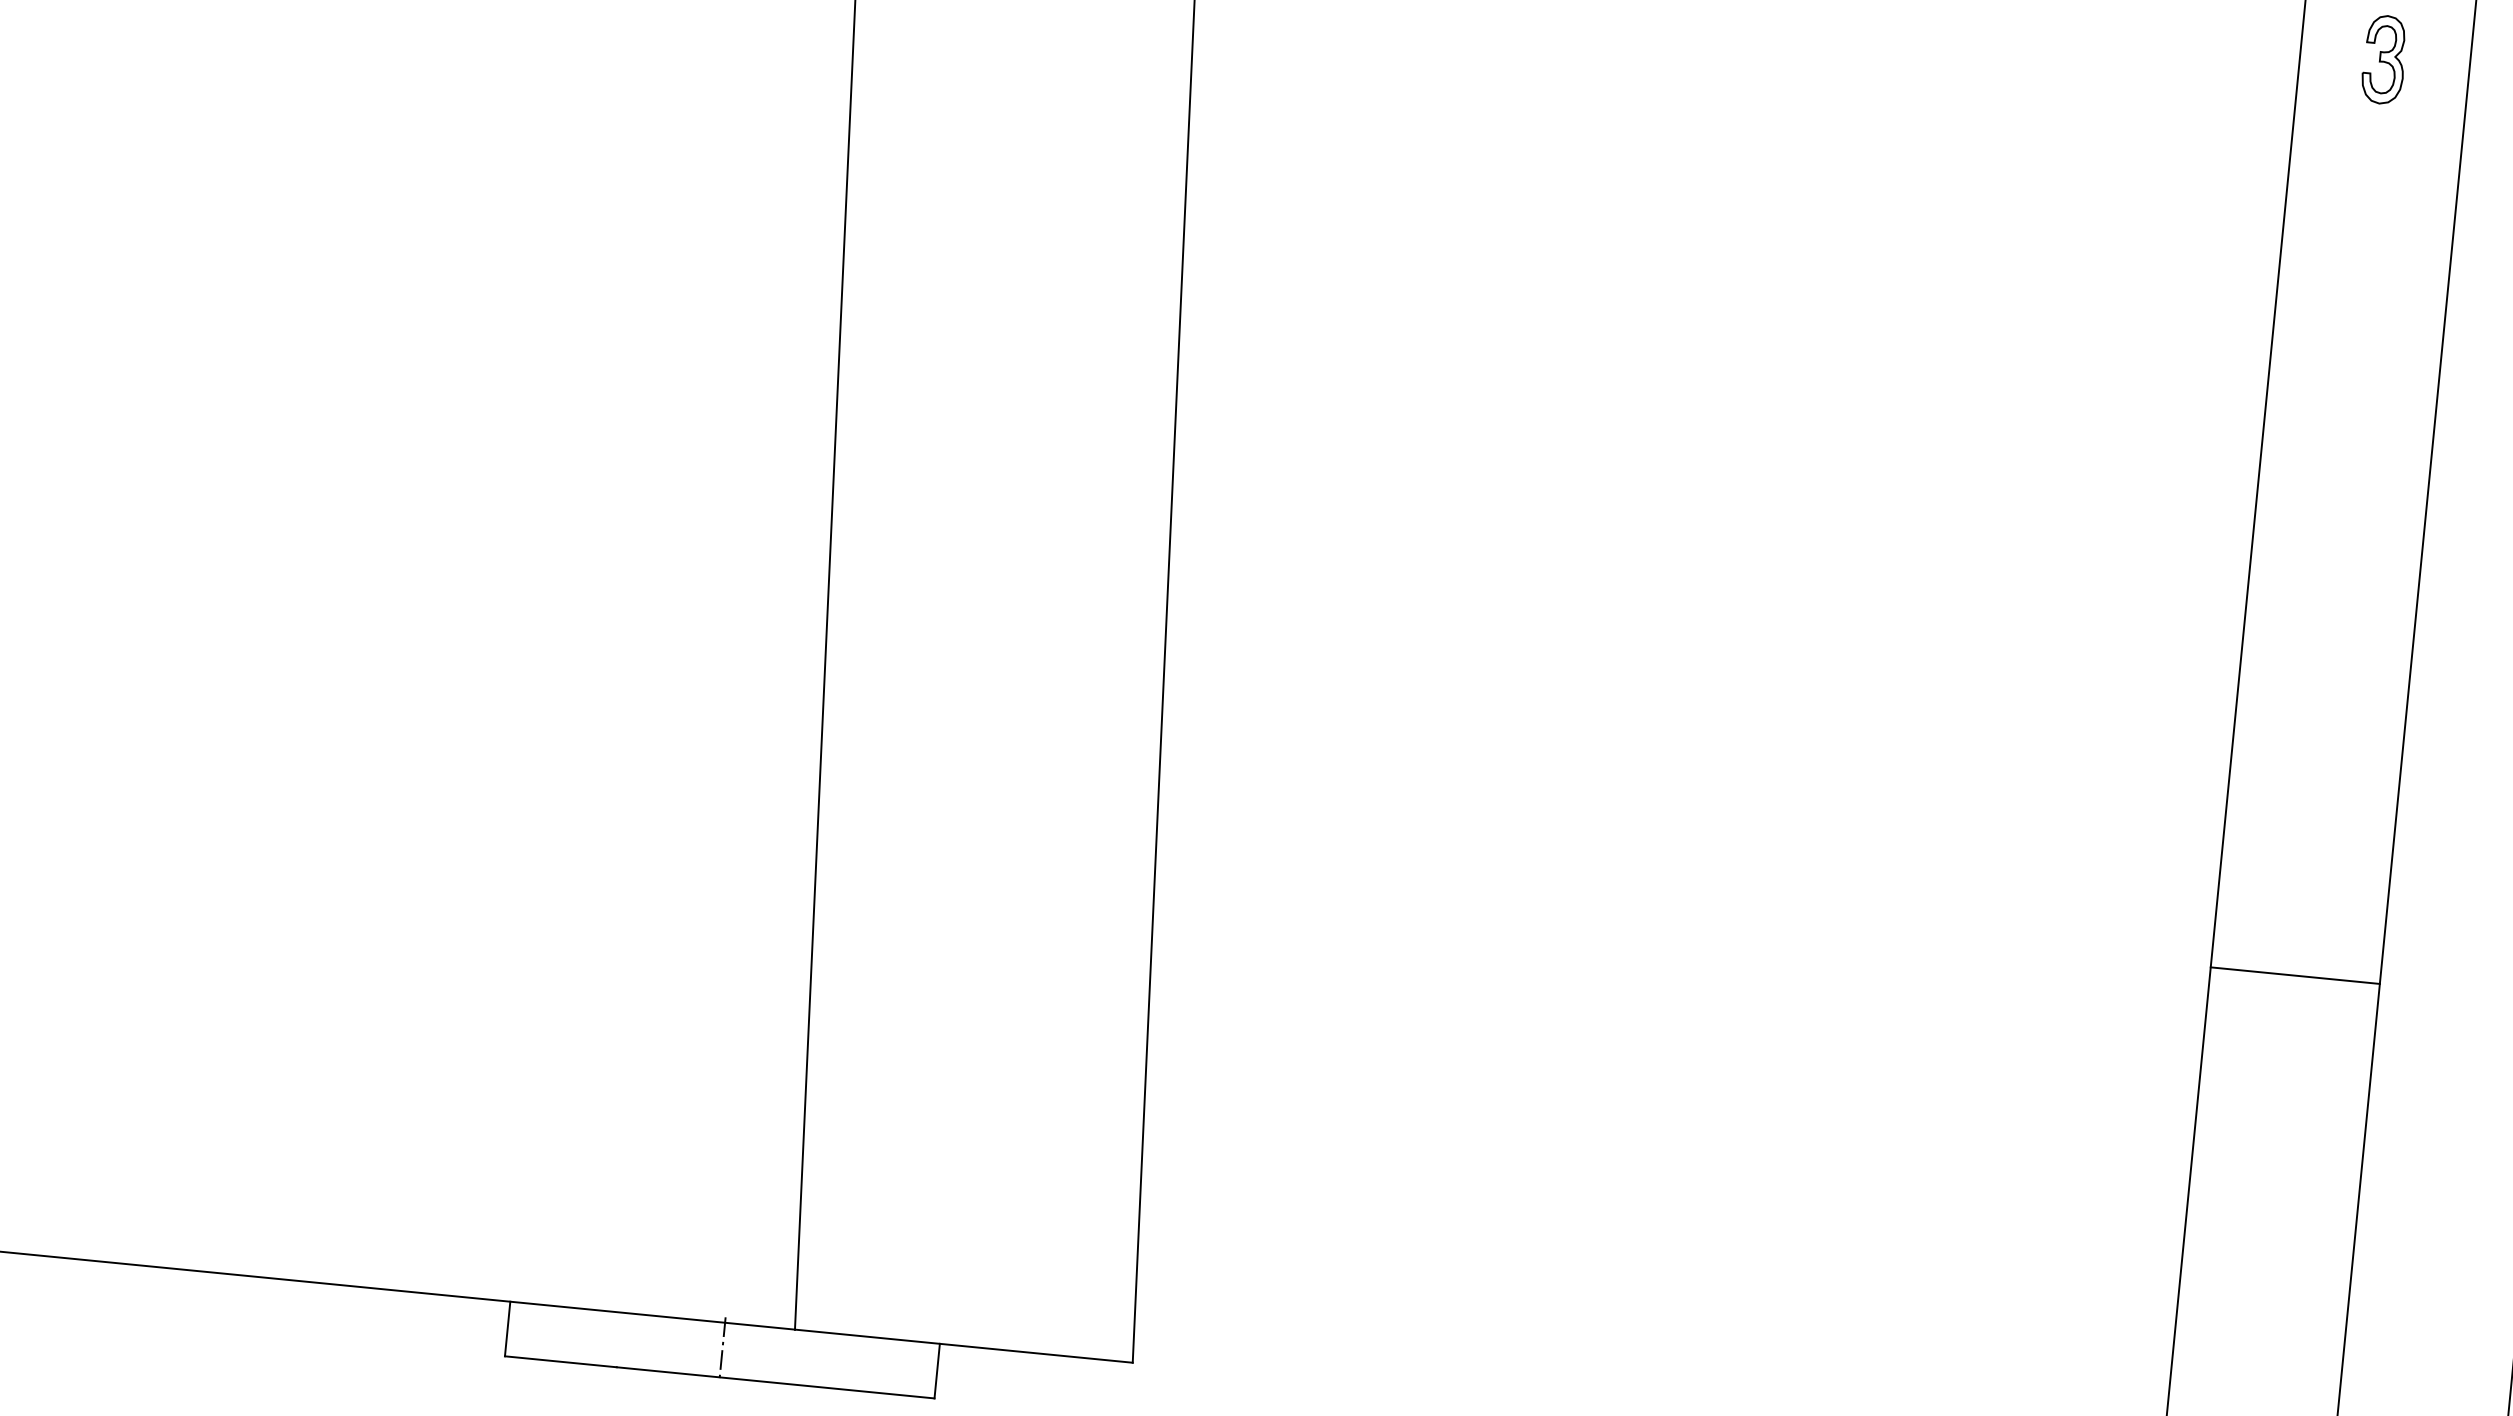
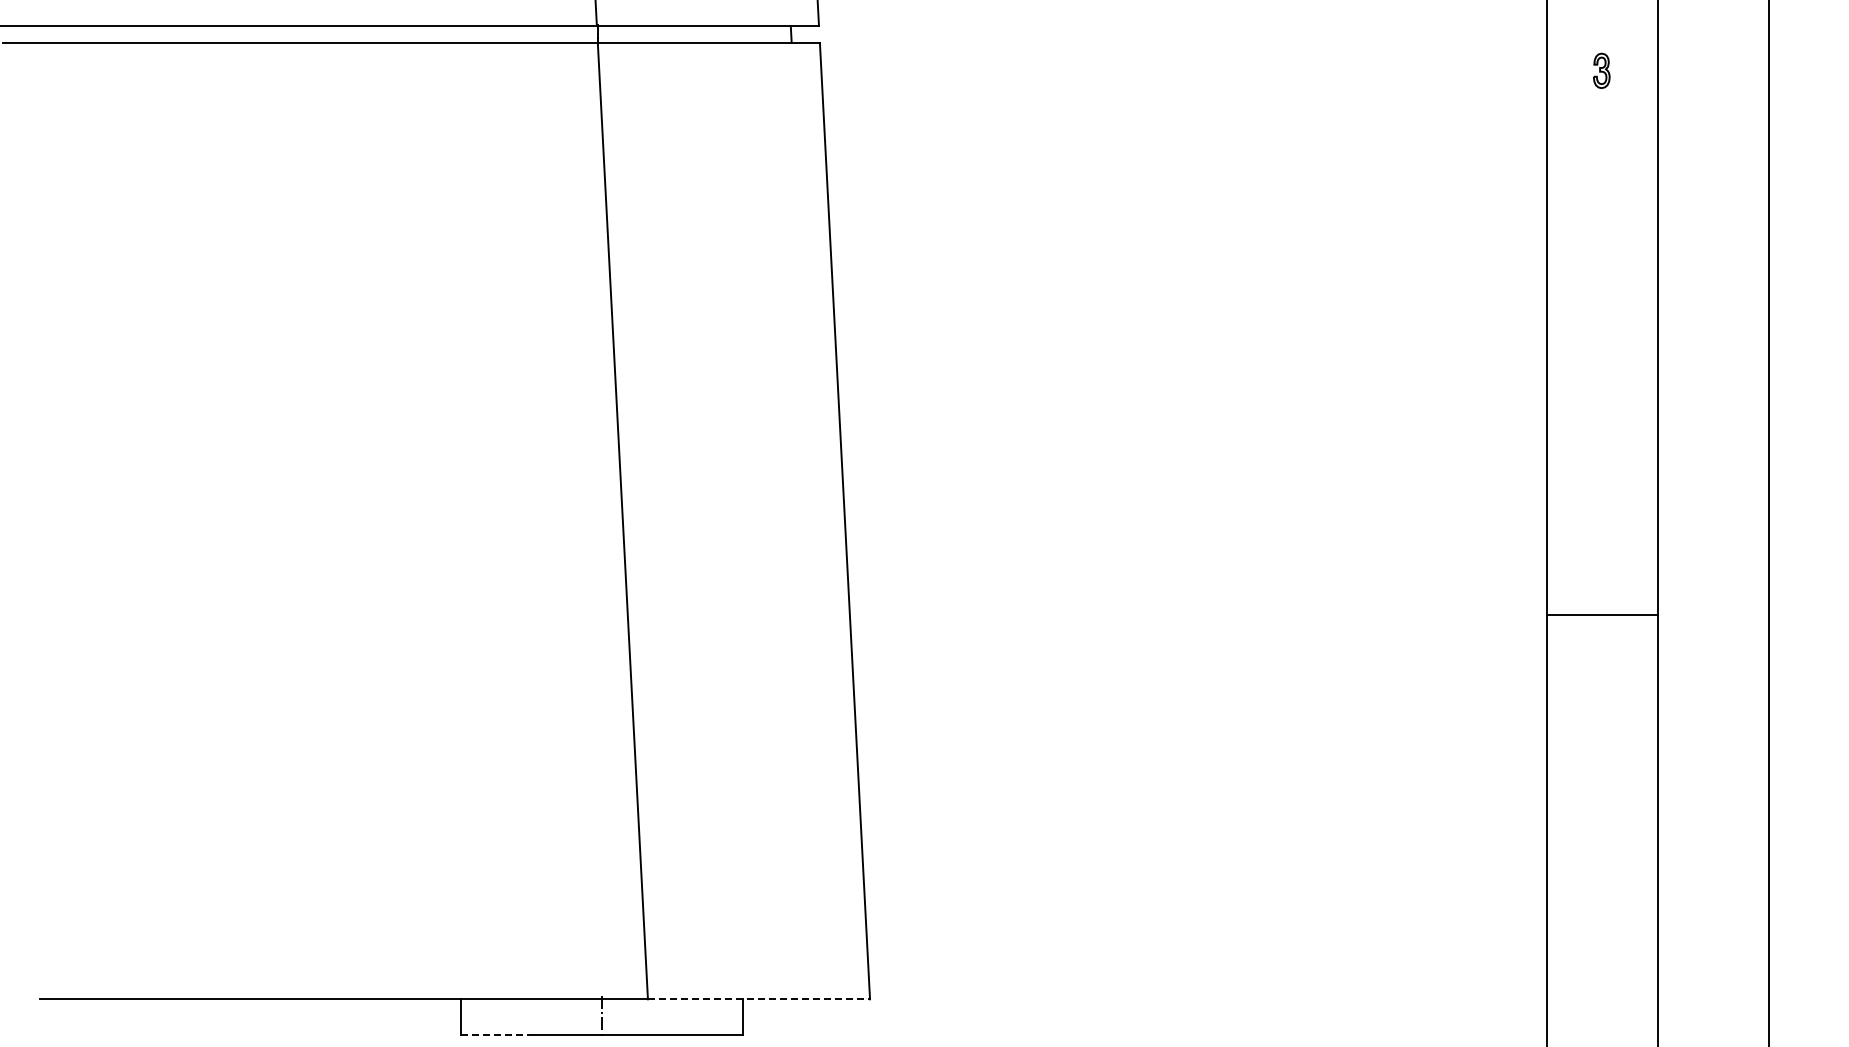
part: (2383, 59) -> (1601, 70), size x0.6
line: (2295, 974) -> (1602, 614), moved
line: (964, 1346) -> (759, 999), solid -> dashed
line: (560, 1362) -> (497, 1035), solid -> dashed

